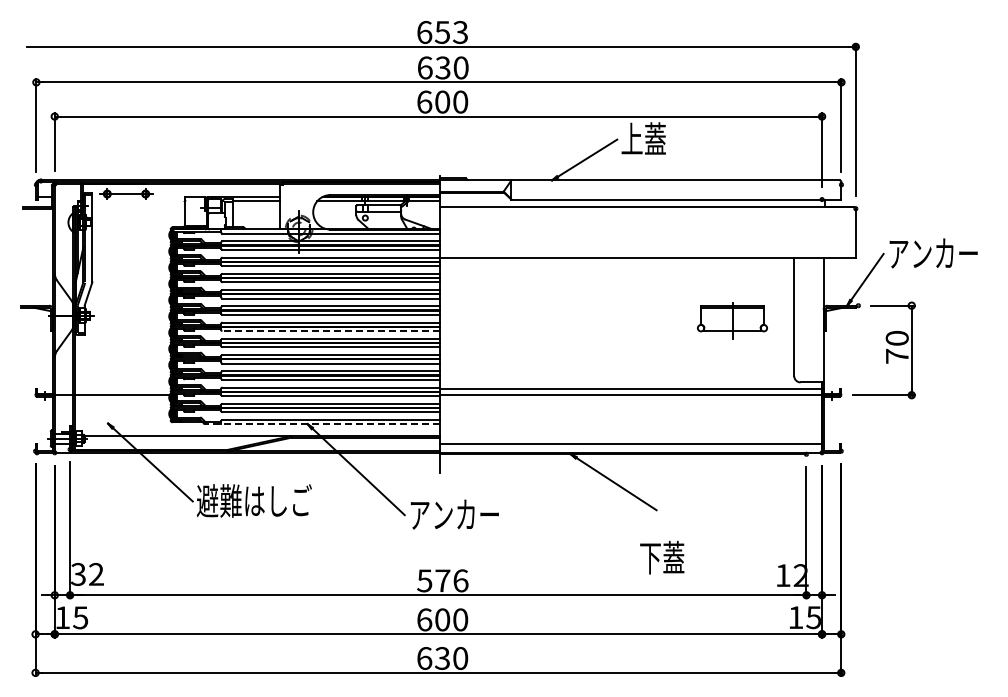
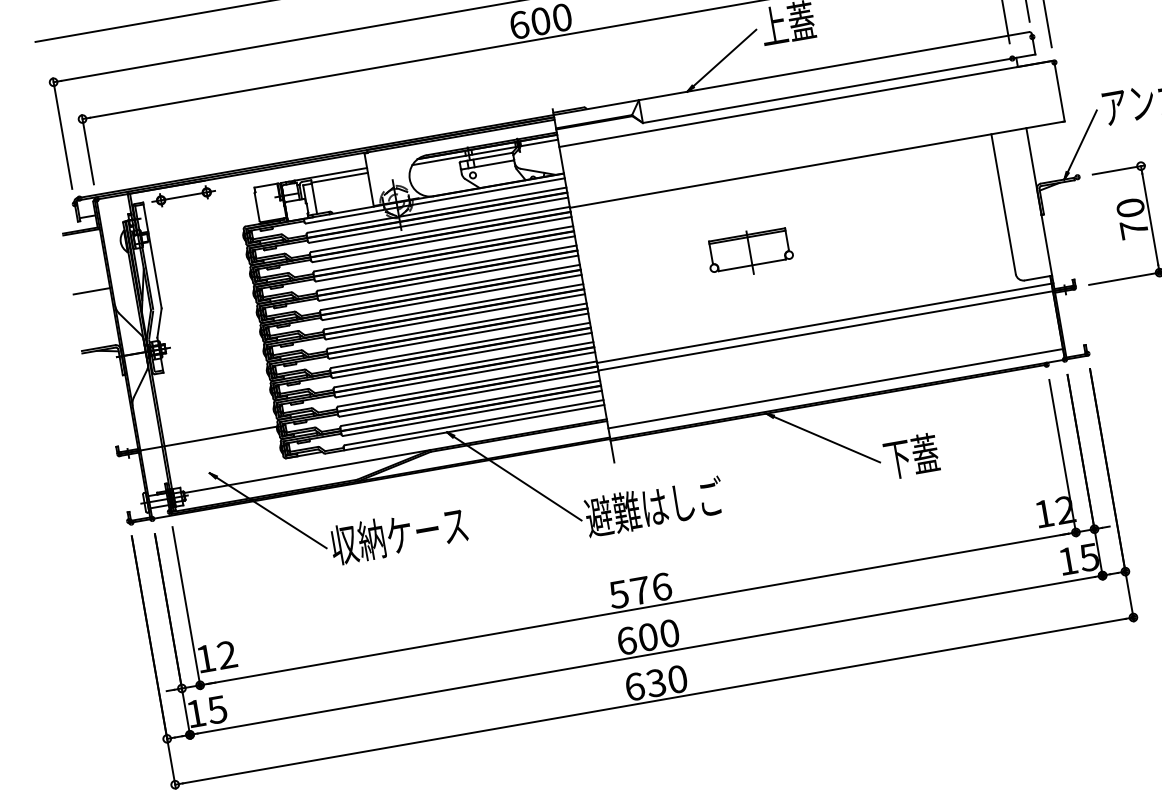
line: (37, 258) -> (91, 291), added
part: (732, 320) -> (750, 252), moved
line: (331, 331) -> (456, 317), dashed -> solid
line: (322, 424) -> (464, 429), dashed -> solid
text: (253, 500) -> (398, 534), 避難はしご -> 収納ケース
text: (465, 514) -> (653, 507), アンカー -> 避難はしご
text: (662, 557) -> (911, 455), moved
text: (78, 573) -> (205, 657), 32 -> 12

